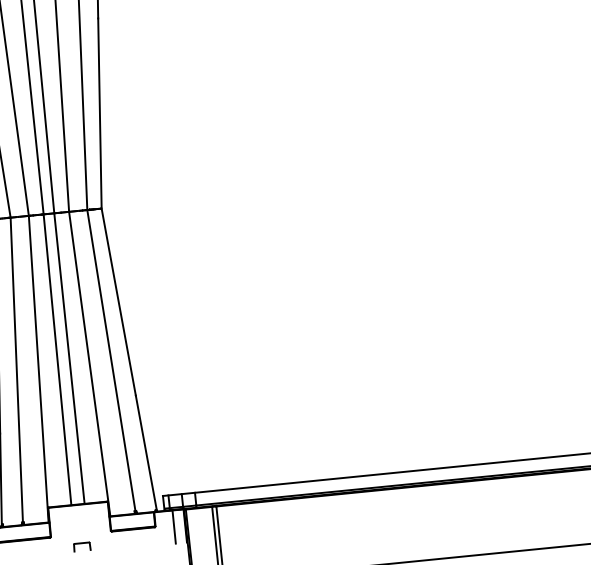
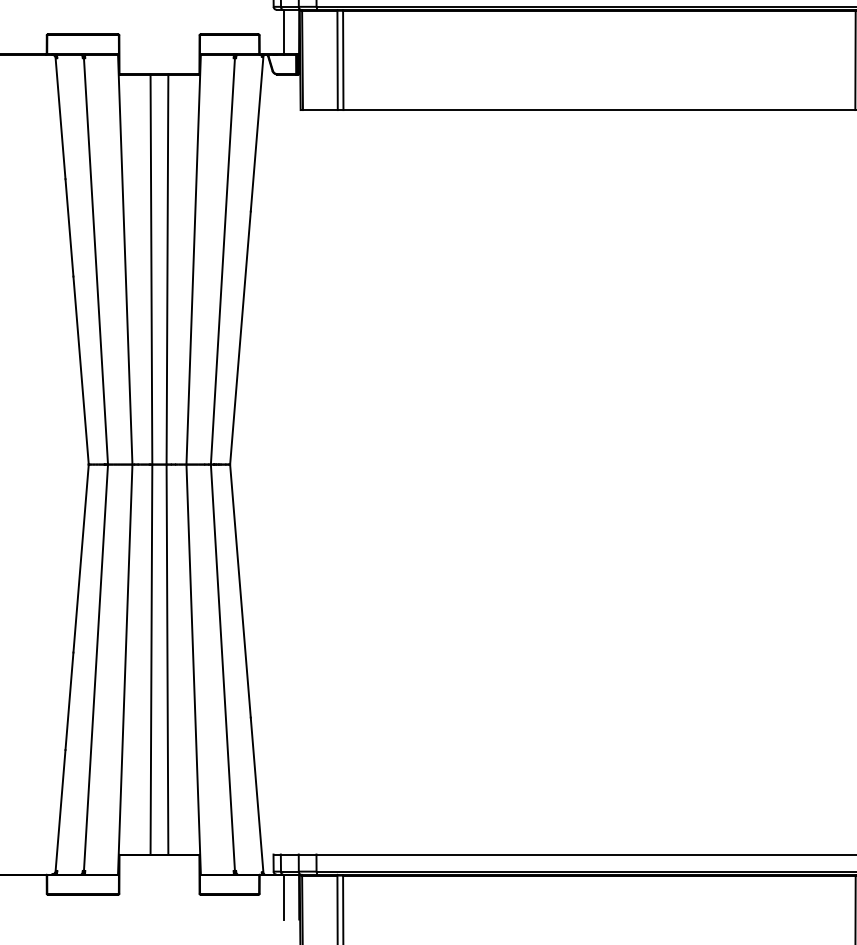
part: (82, 546) -> (159, 911), removed

